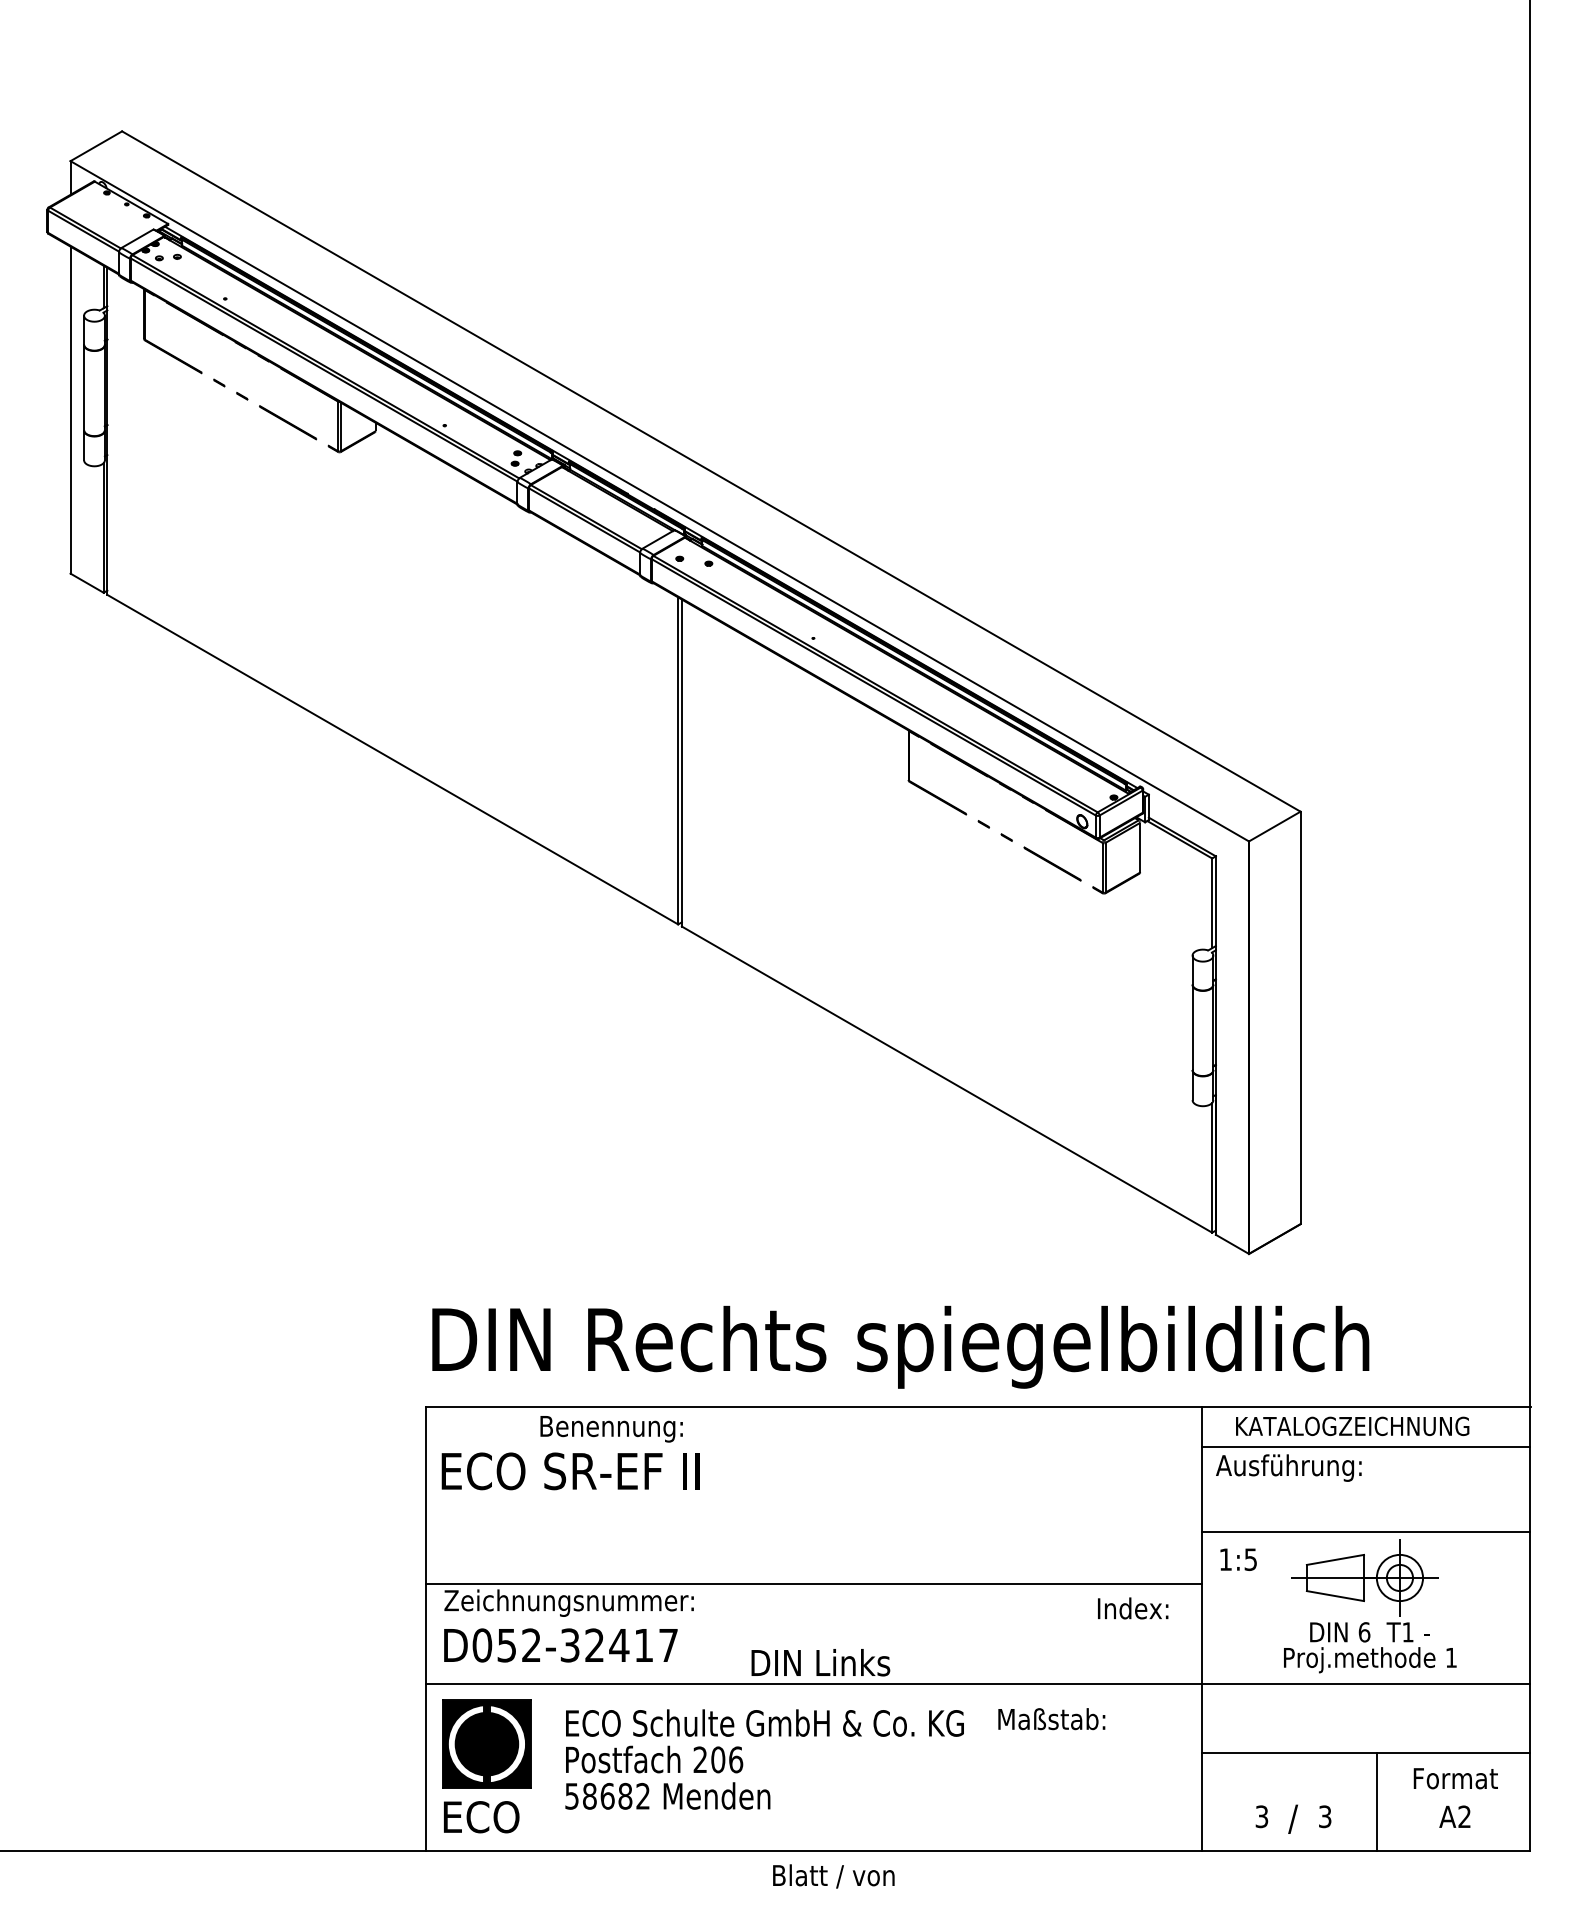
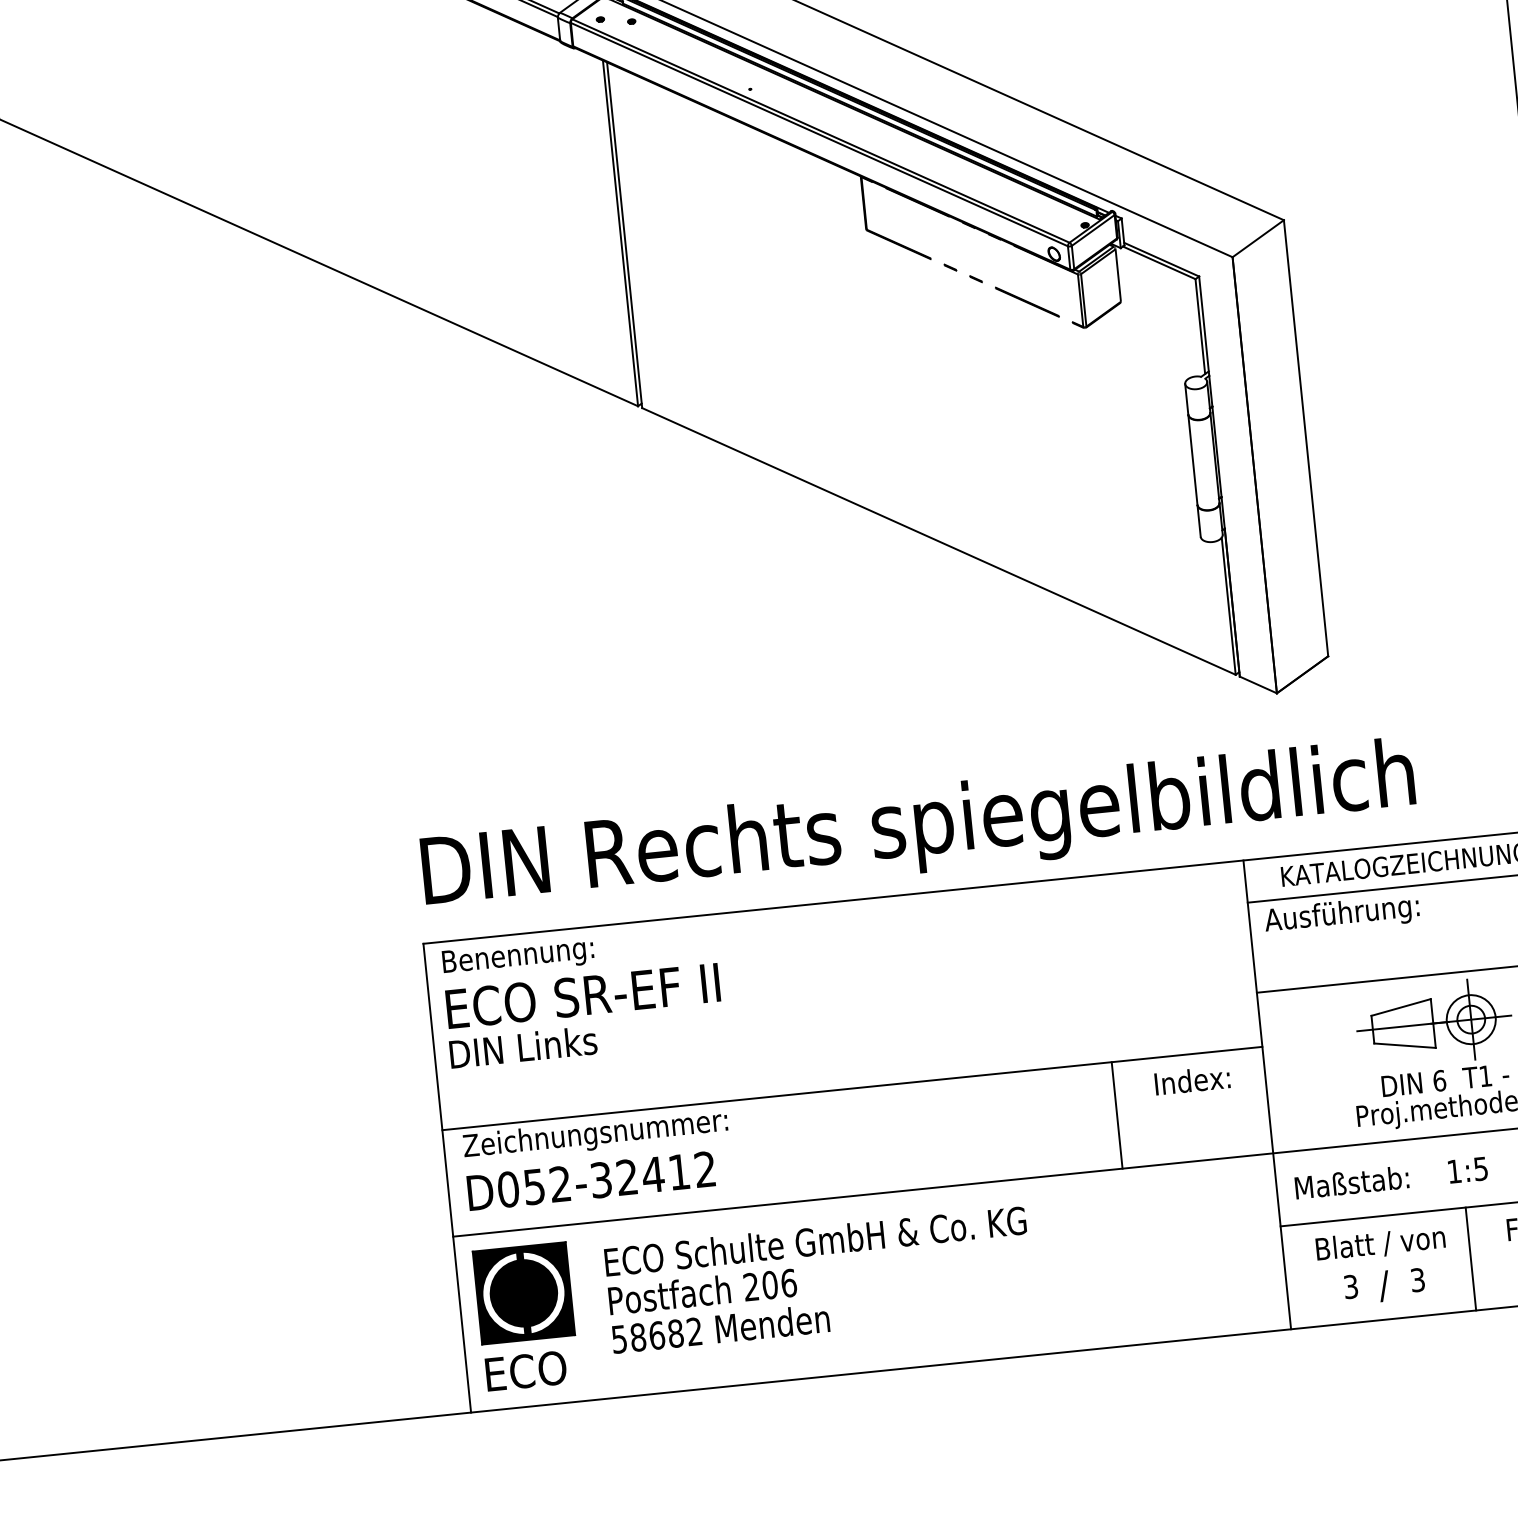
text: (611, 1429) -> (518, 957), moved
text: (1238, 1559) -> (1467, 1170), moved
line: (1059, 1633) -> (1117, 1114), added
text: (668, 1644) -> (705, 1168), D052-32417 -> D052-32412
text: (820, 1662) -> (522, 1047), moved
text: (1051, 1719) -> (1351, 1182), moved
text: (833, 1876) -> (1380, 1244), moved

